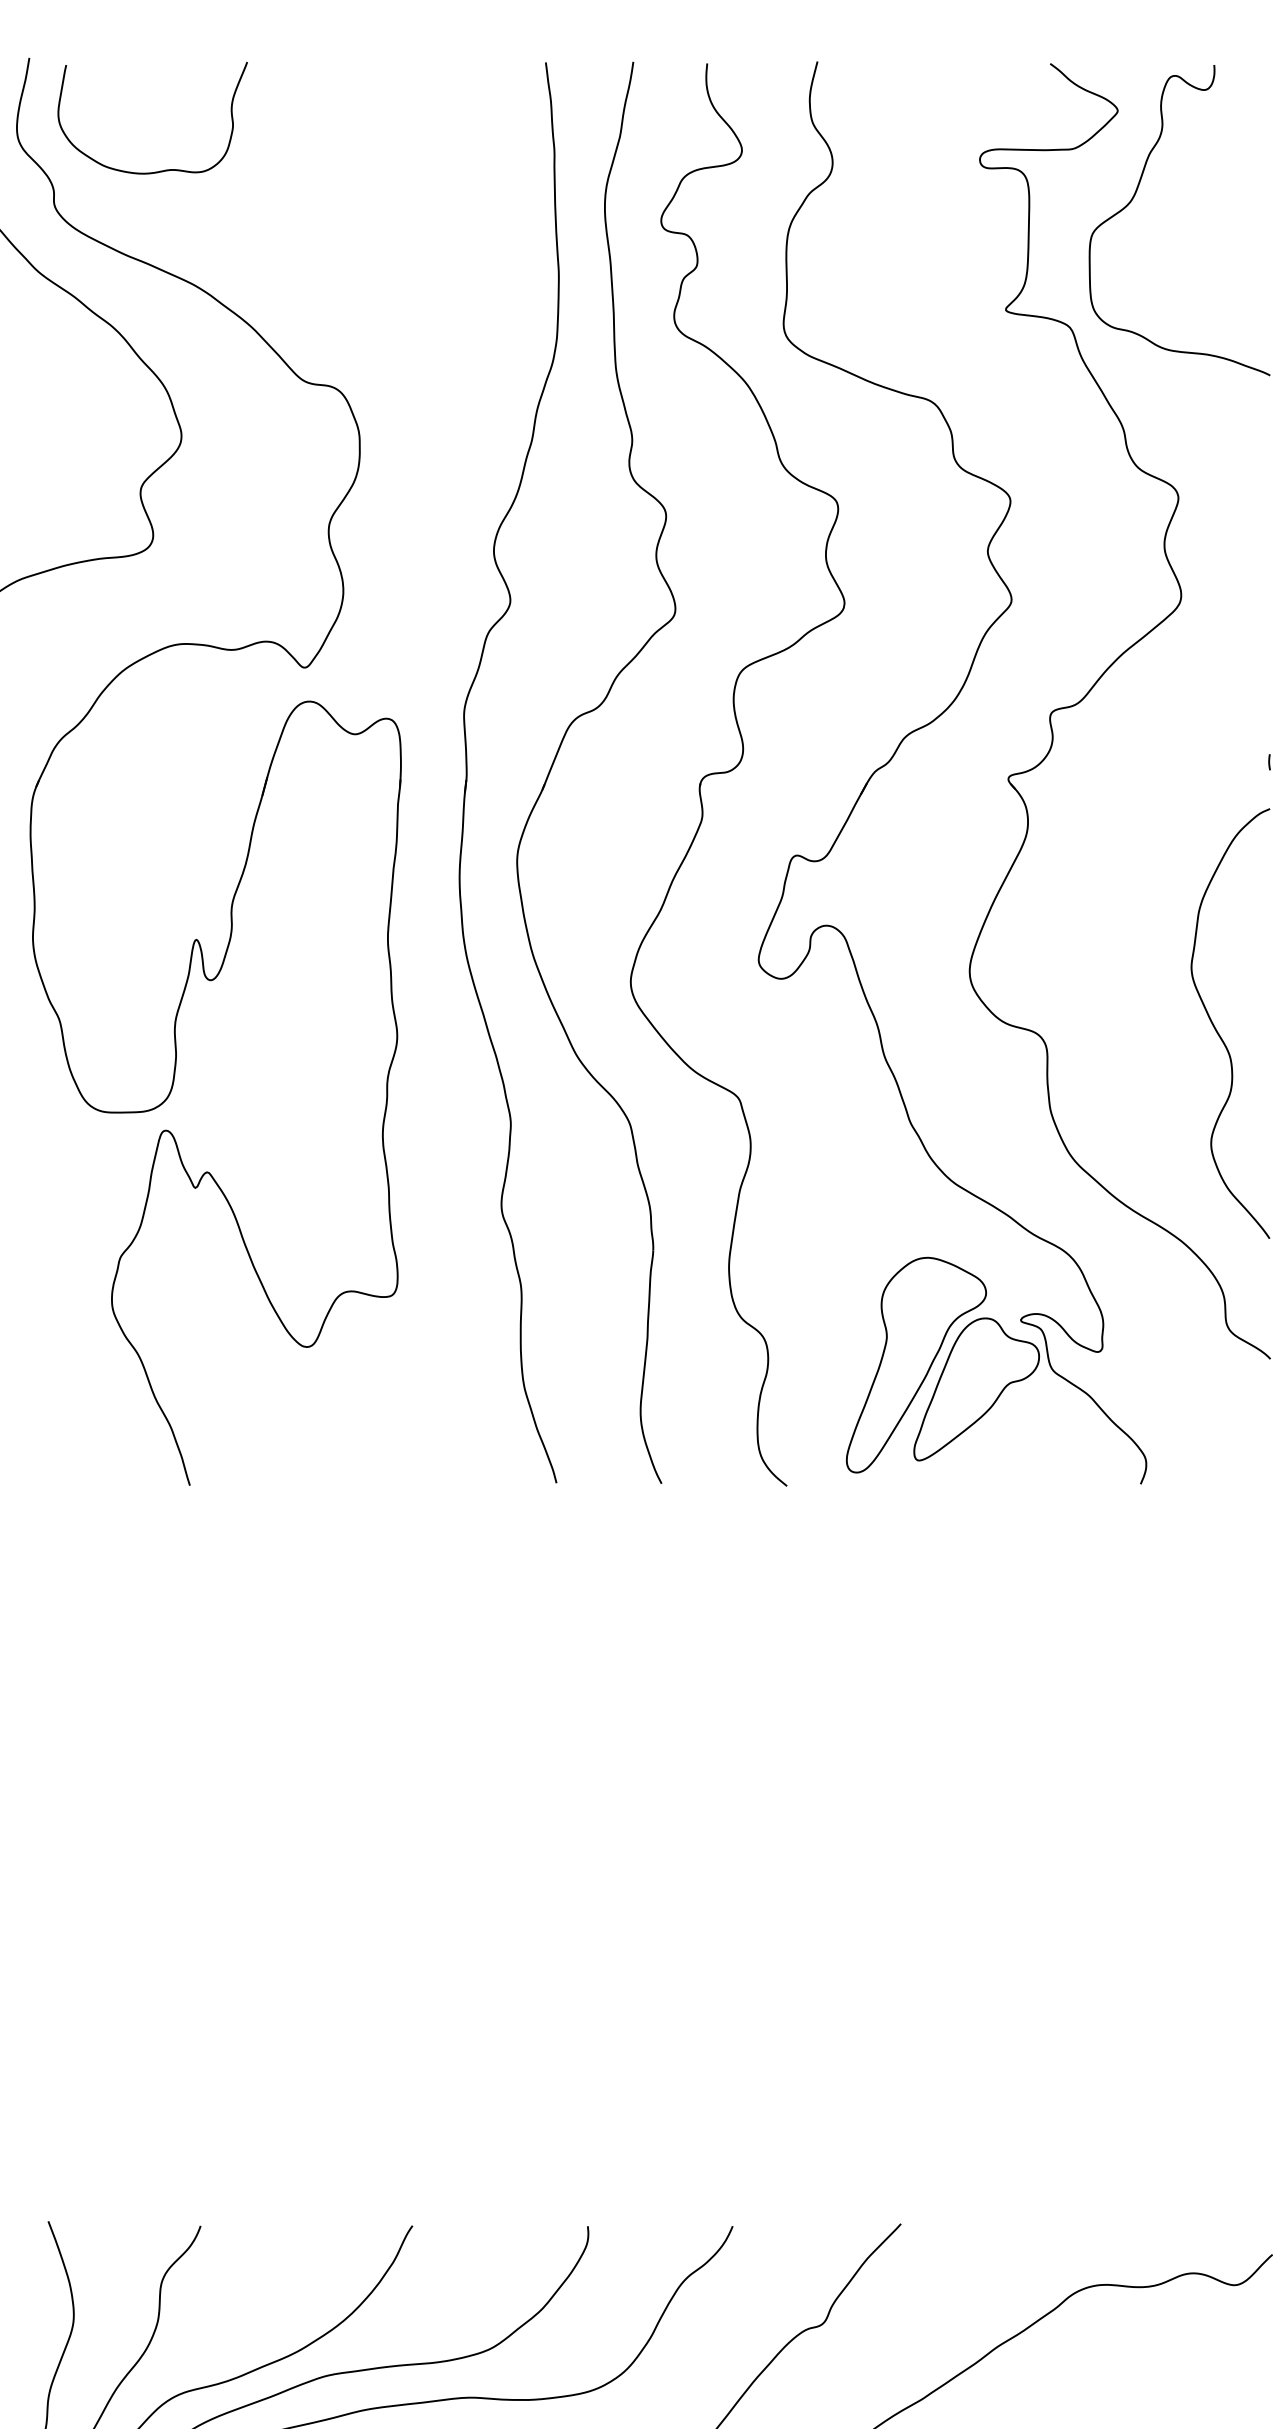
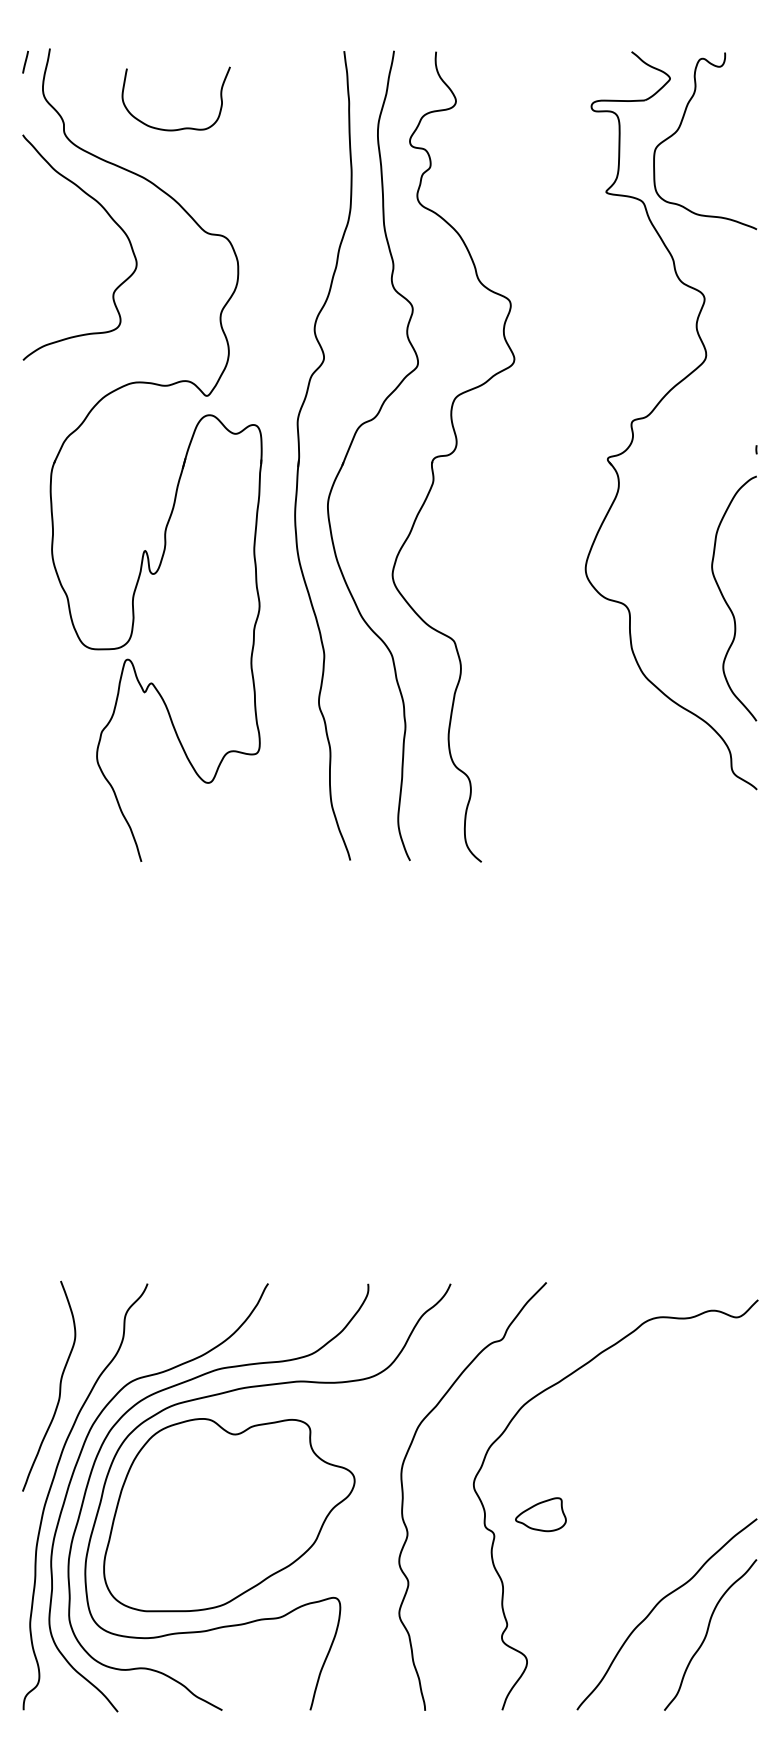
curve: (165, 168) -> (183, 127), moved
part: (927, 726) -> (561, 429), removed

